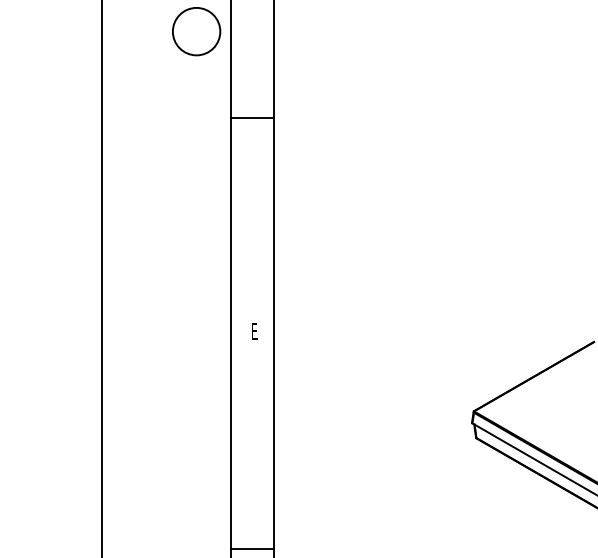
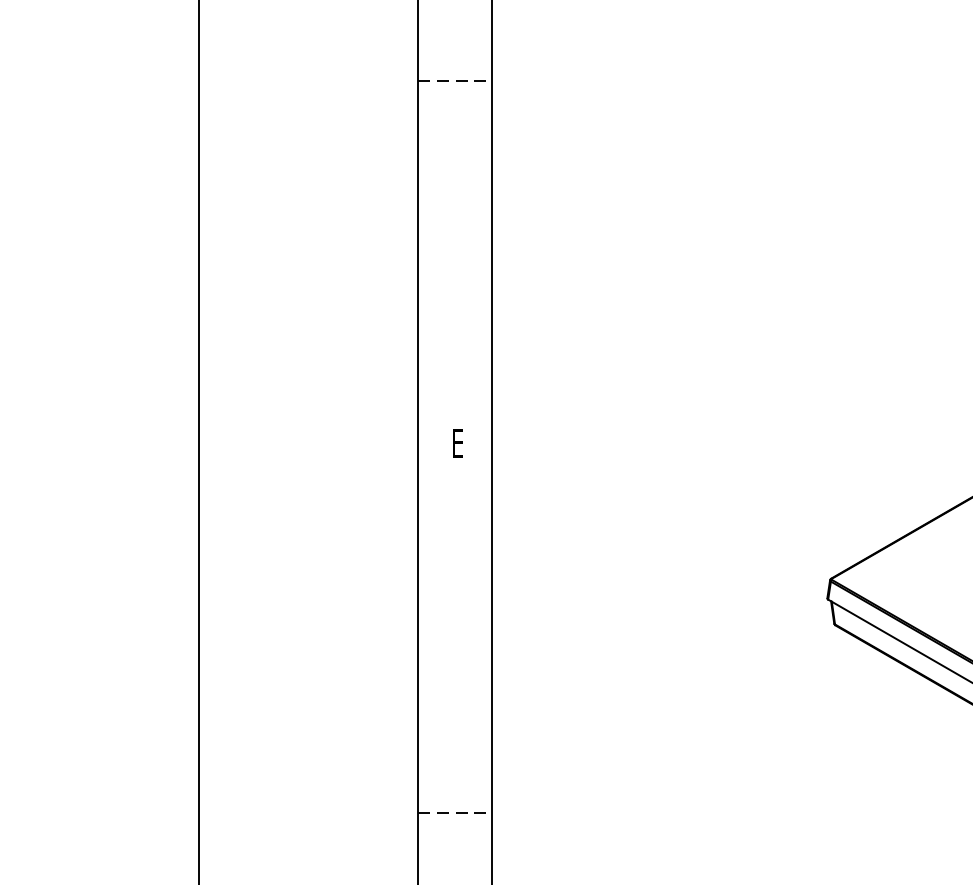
line: (252, 117) -> (454, 80), solid -> dashed
line: (252, 549) -> (454, 813), solid -> dashed

